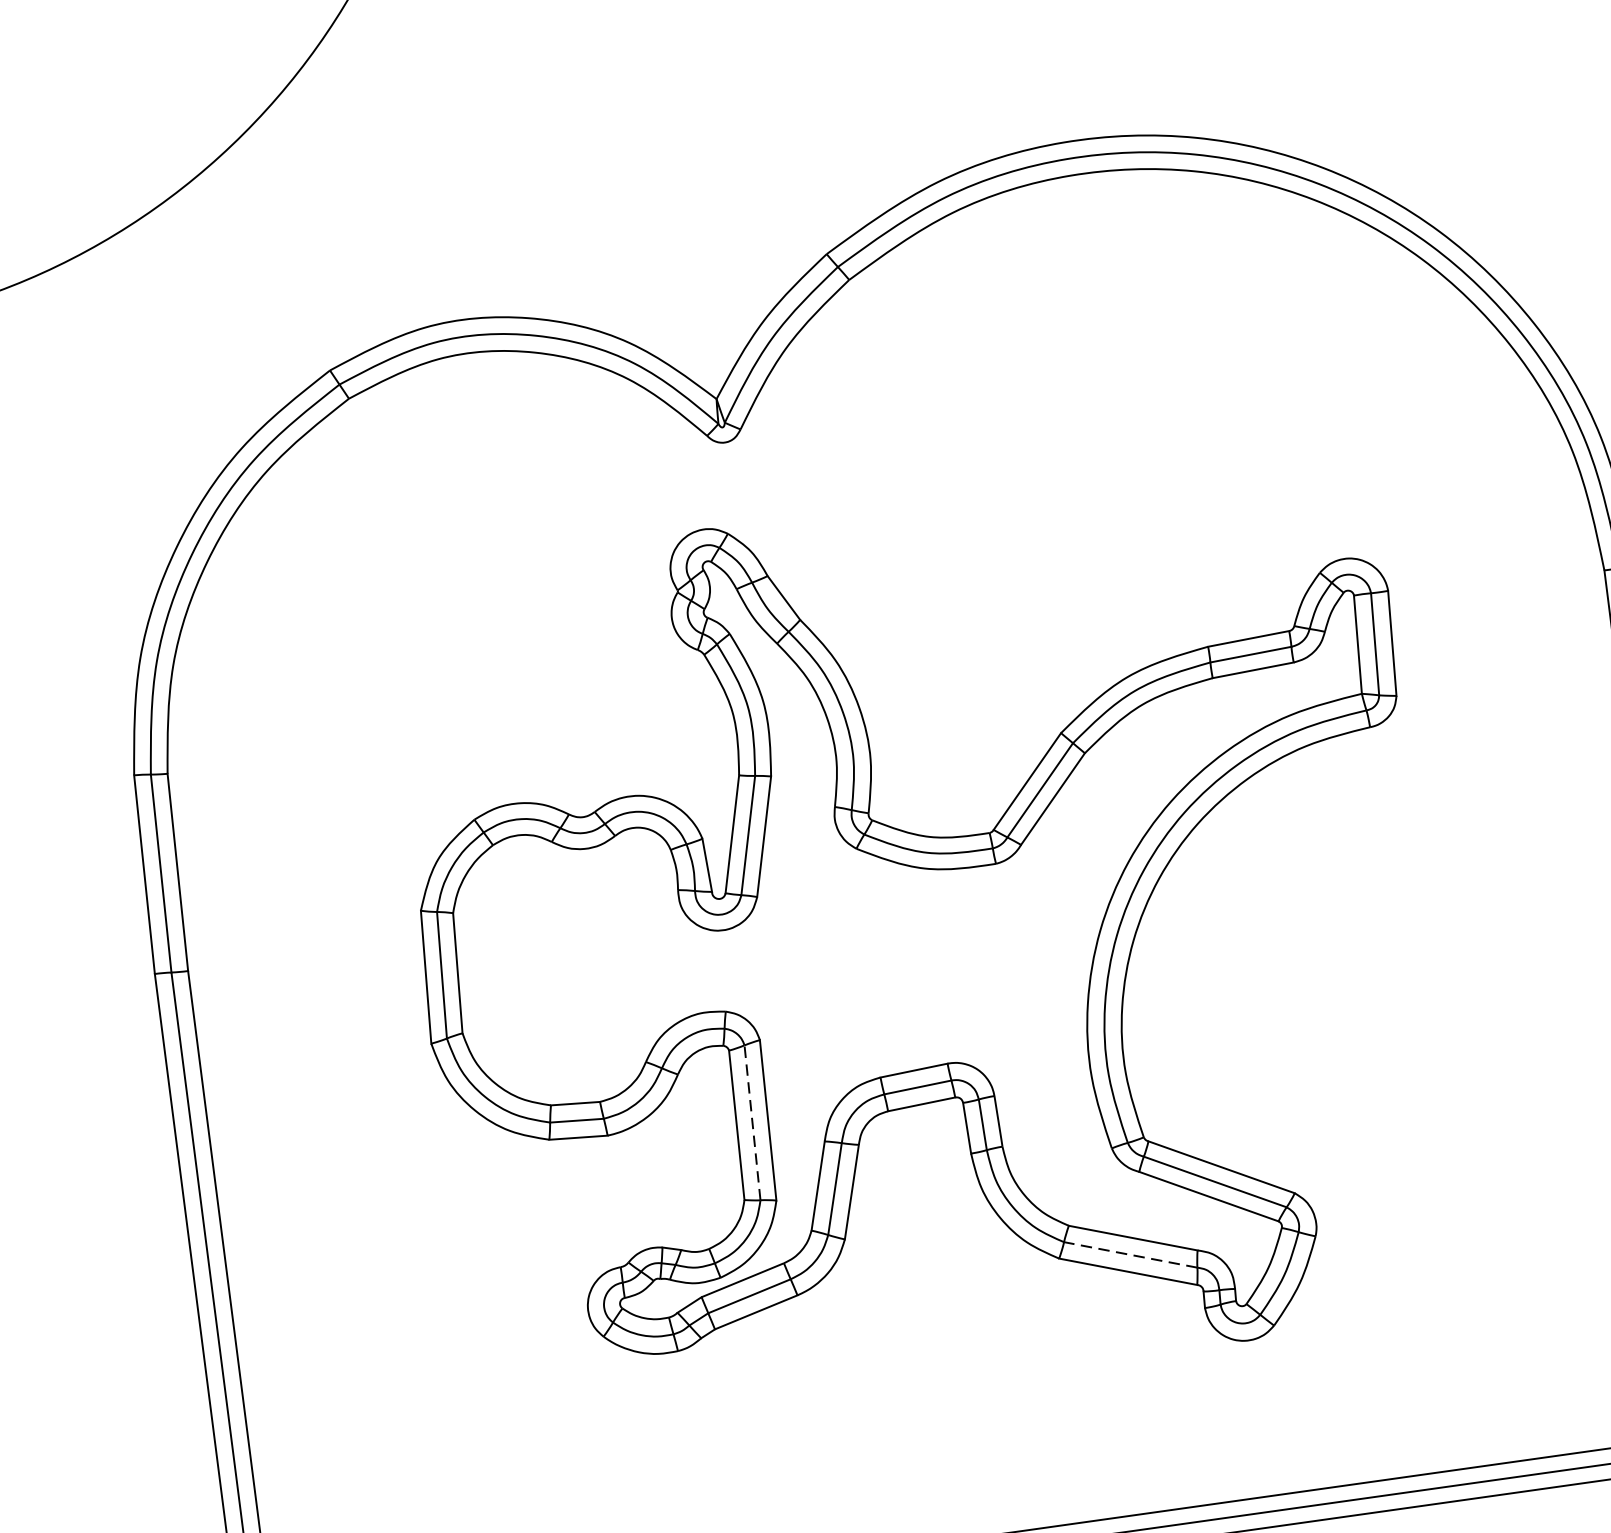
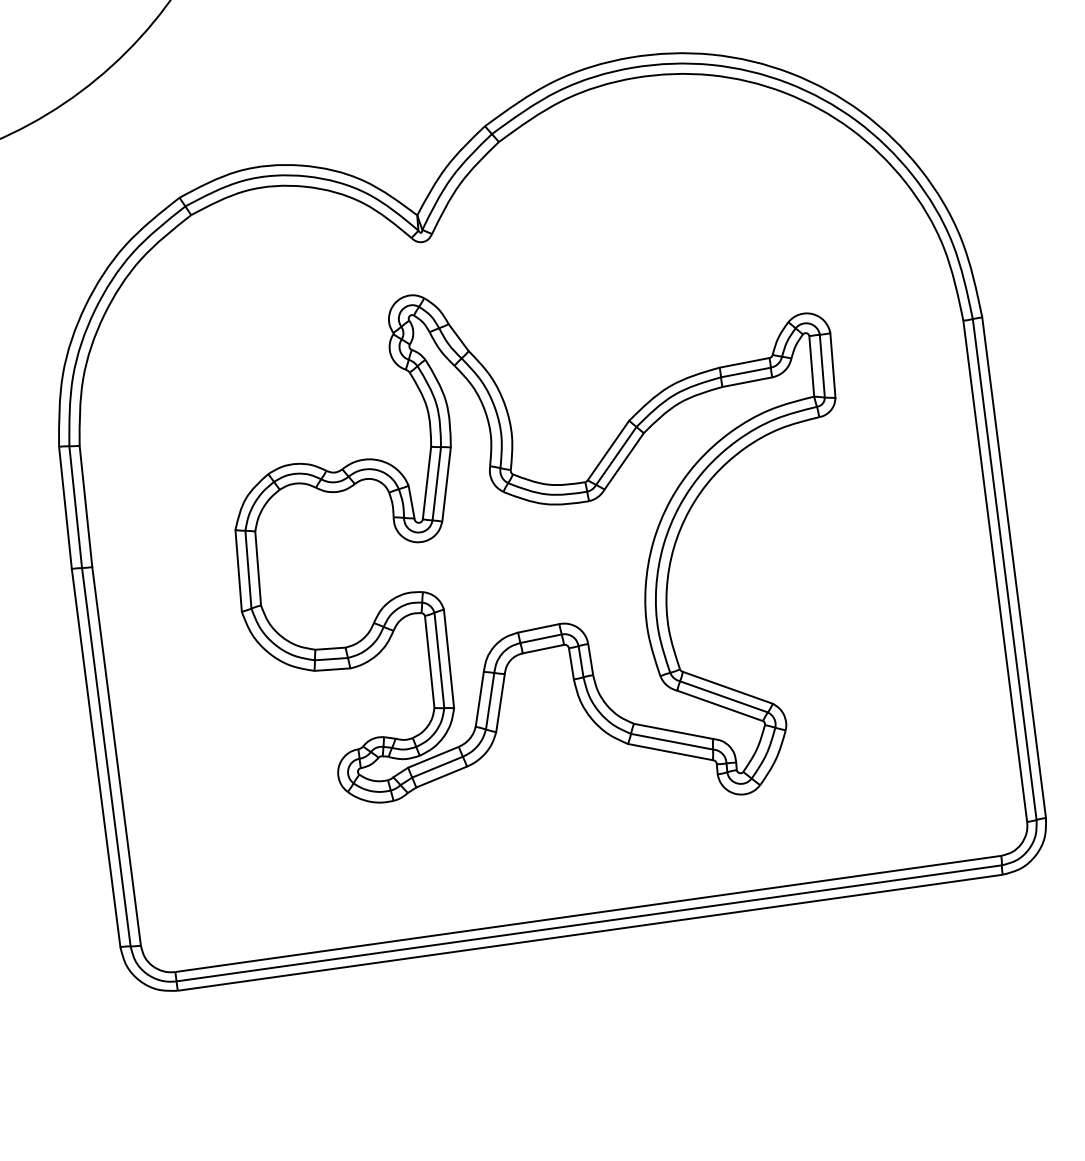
line: (752, 1122) -> (439, 660), dashed -> solid
line: (1131, 1254) -> (672, 741), dashed -> solid

